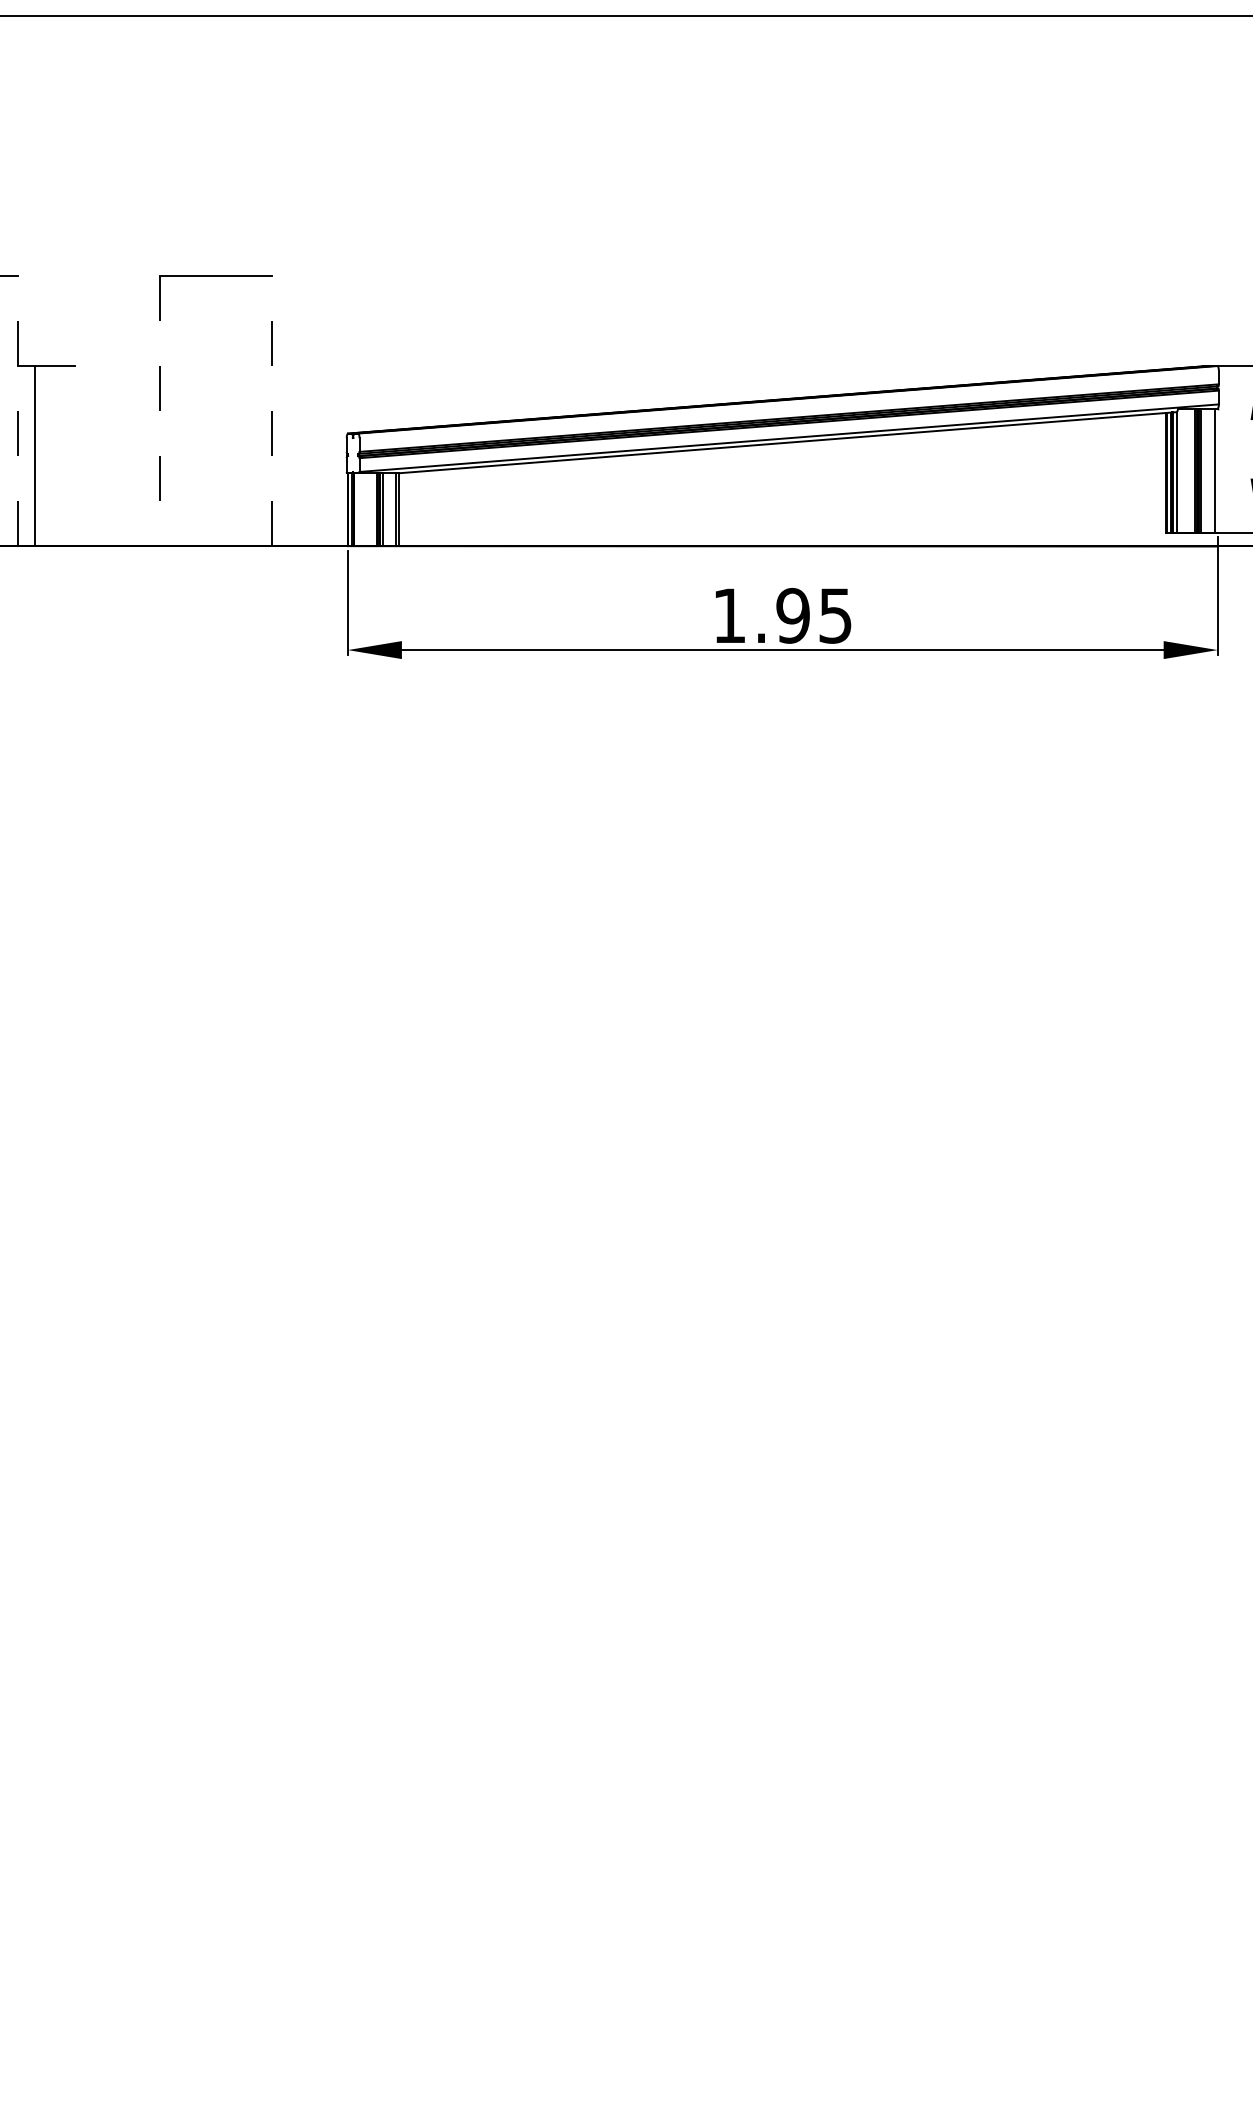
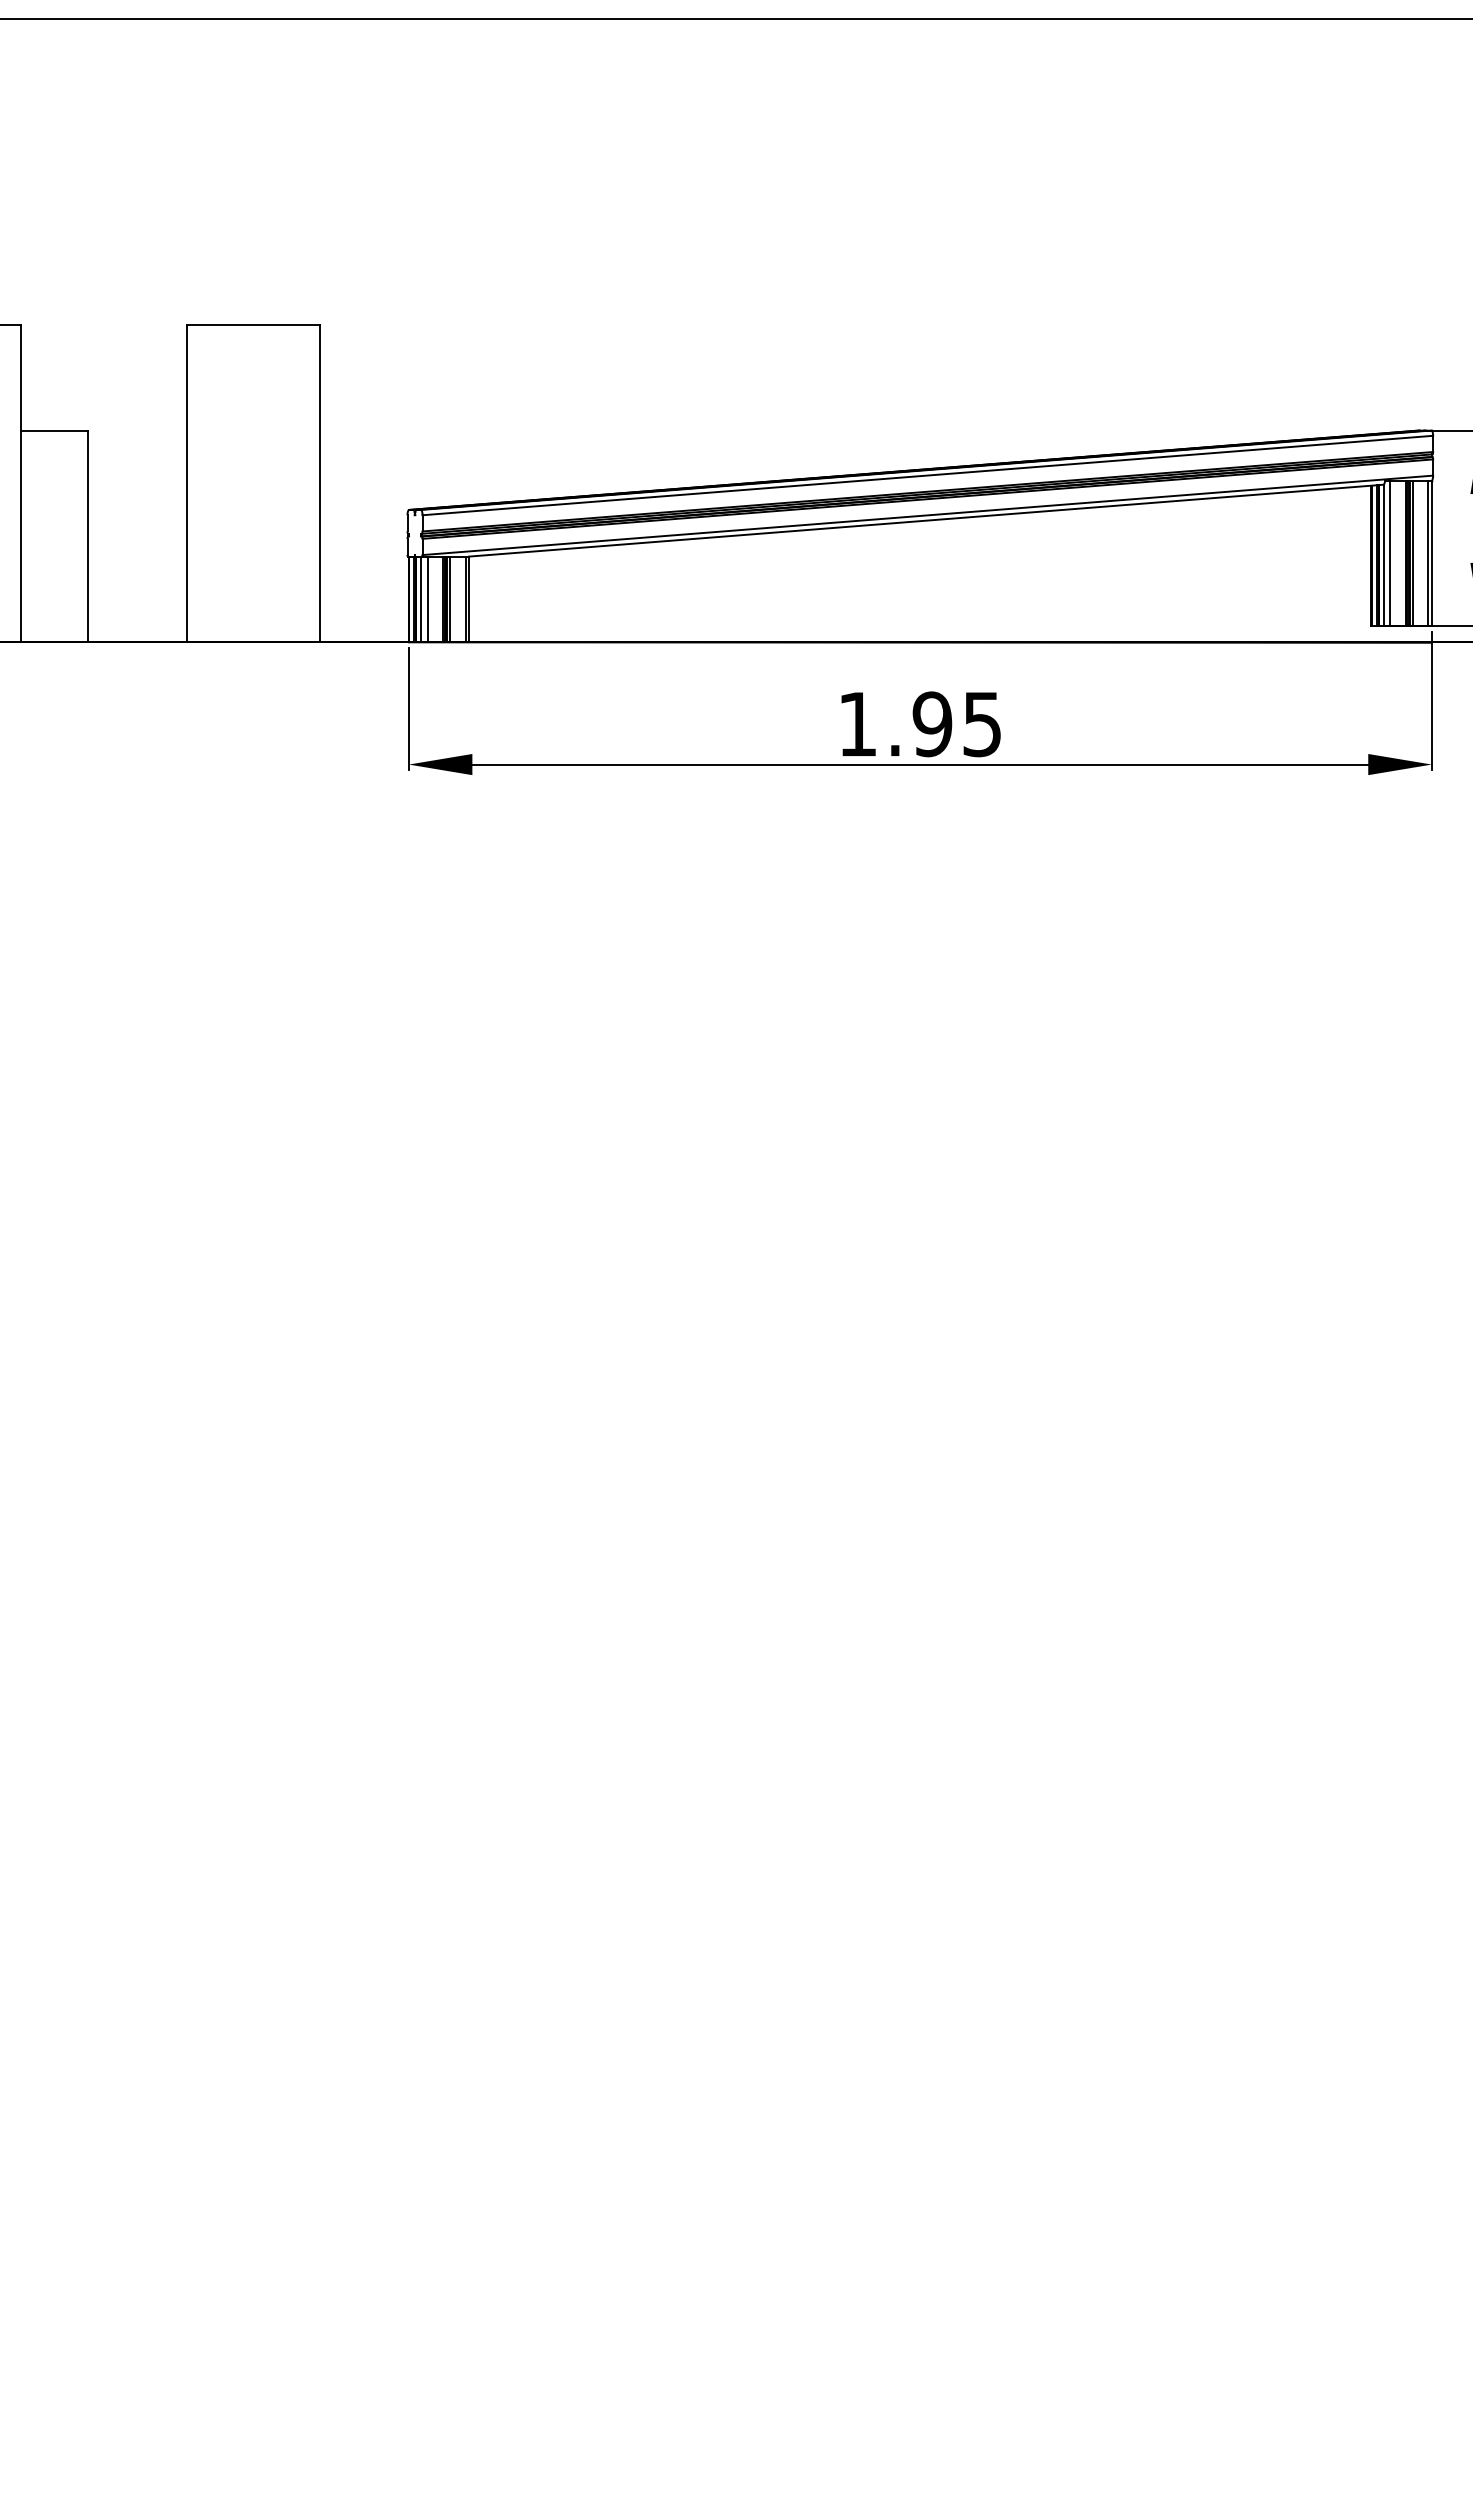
line: (788, 404) -> (927, 475), added
line: (18, 411) -> (21, 483), dashed -> solid
line: (159, 411) -> (187, 483), dashed -> solid
line: (271, 411) -> (319, 483), dashed -> solid
line: (34, 456) -> (87, 536), moved
line: (1182, 470) -> (1390, 553), added
line: (1217, 470) -> (1431, 553), added
line: (357, 509) -> (420, 599), added
line: (363, 509) -> (427, 599), added

